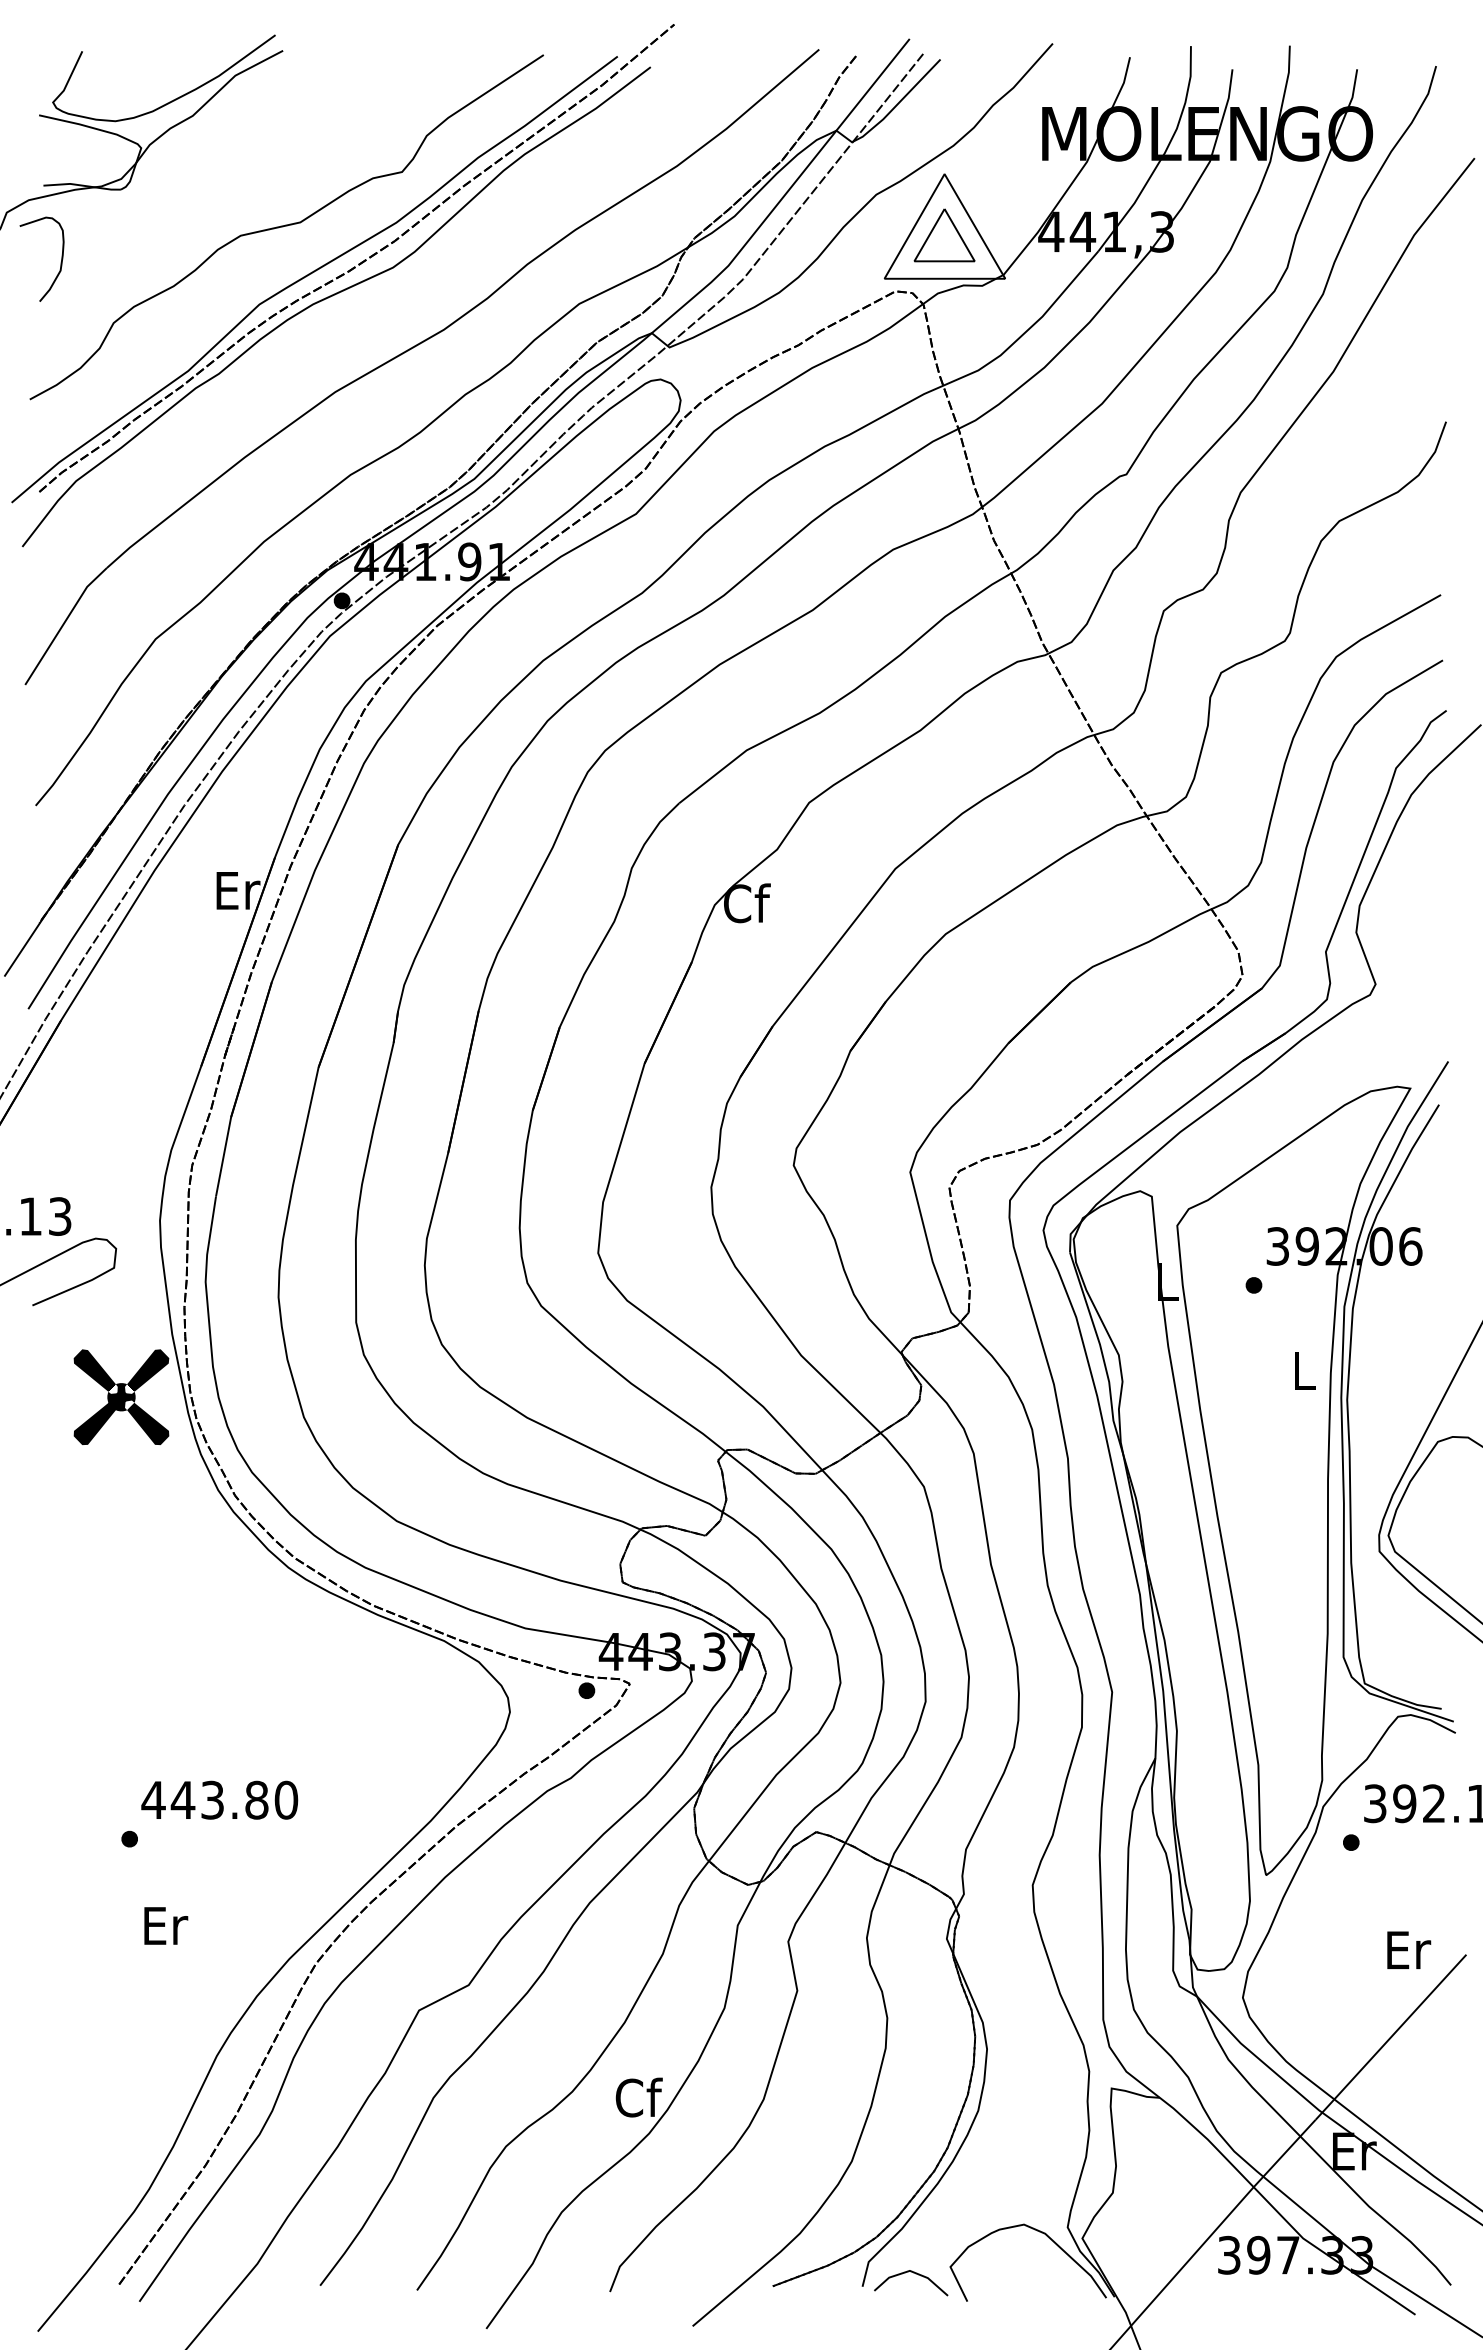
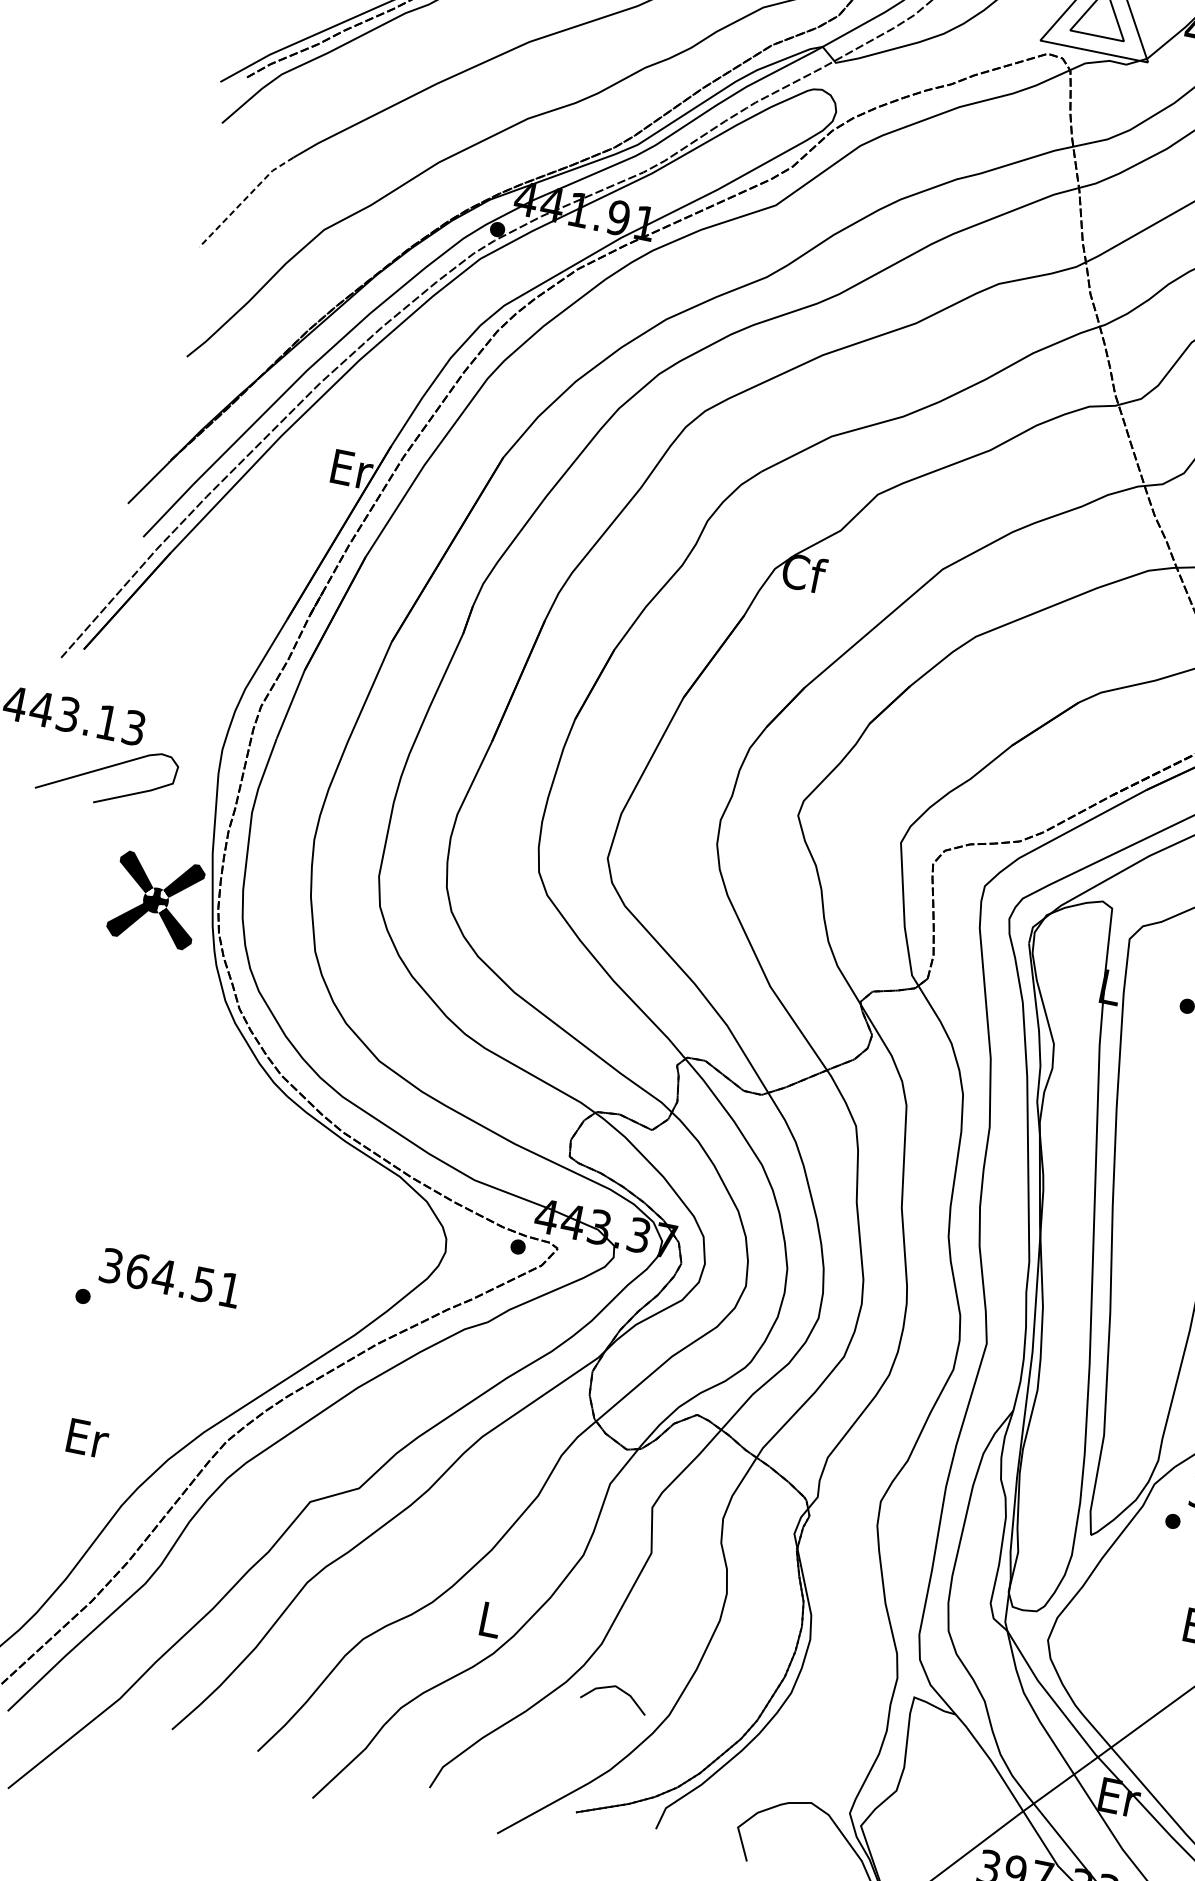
line: (63, 623) -> (244, 199), solid -> dashed
text: (219, 1799) -> (170, 1277), 443.80 -> 364.51
text: (166, 1925) -> (88, 1438), moved
text: (638, 2097) -> (490, 1619), Cf -> L
line: (915, 2274) -> (619, 1690), moved

